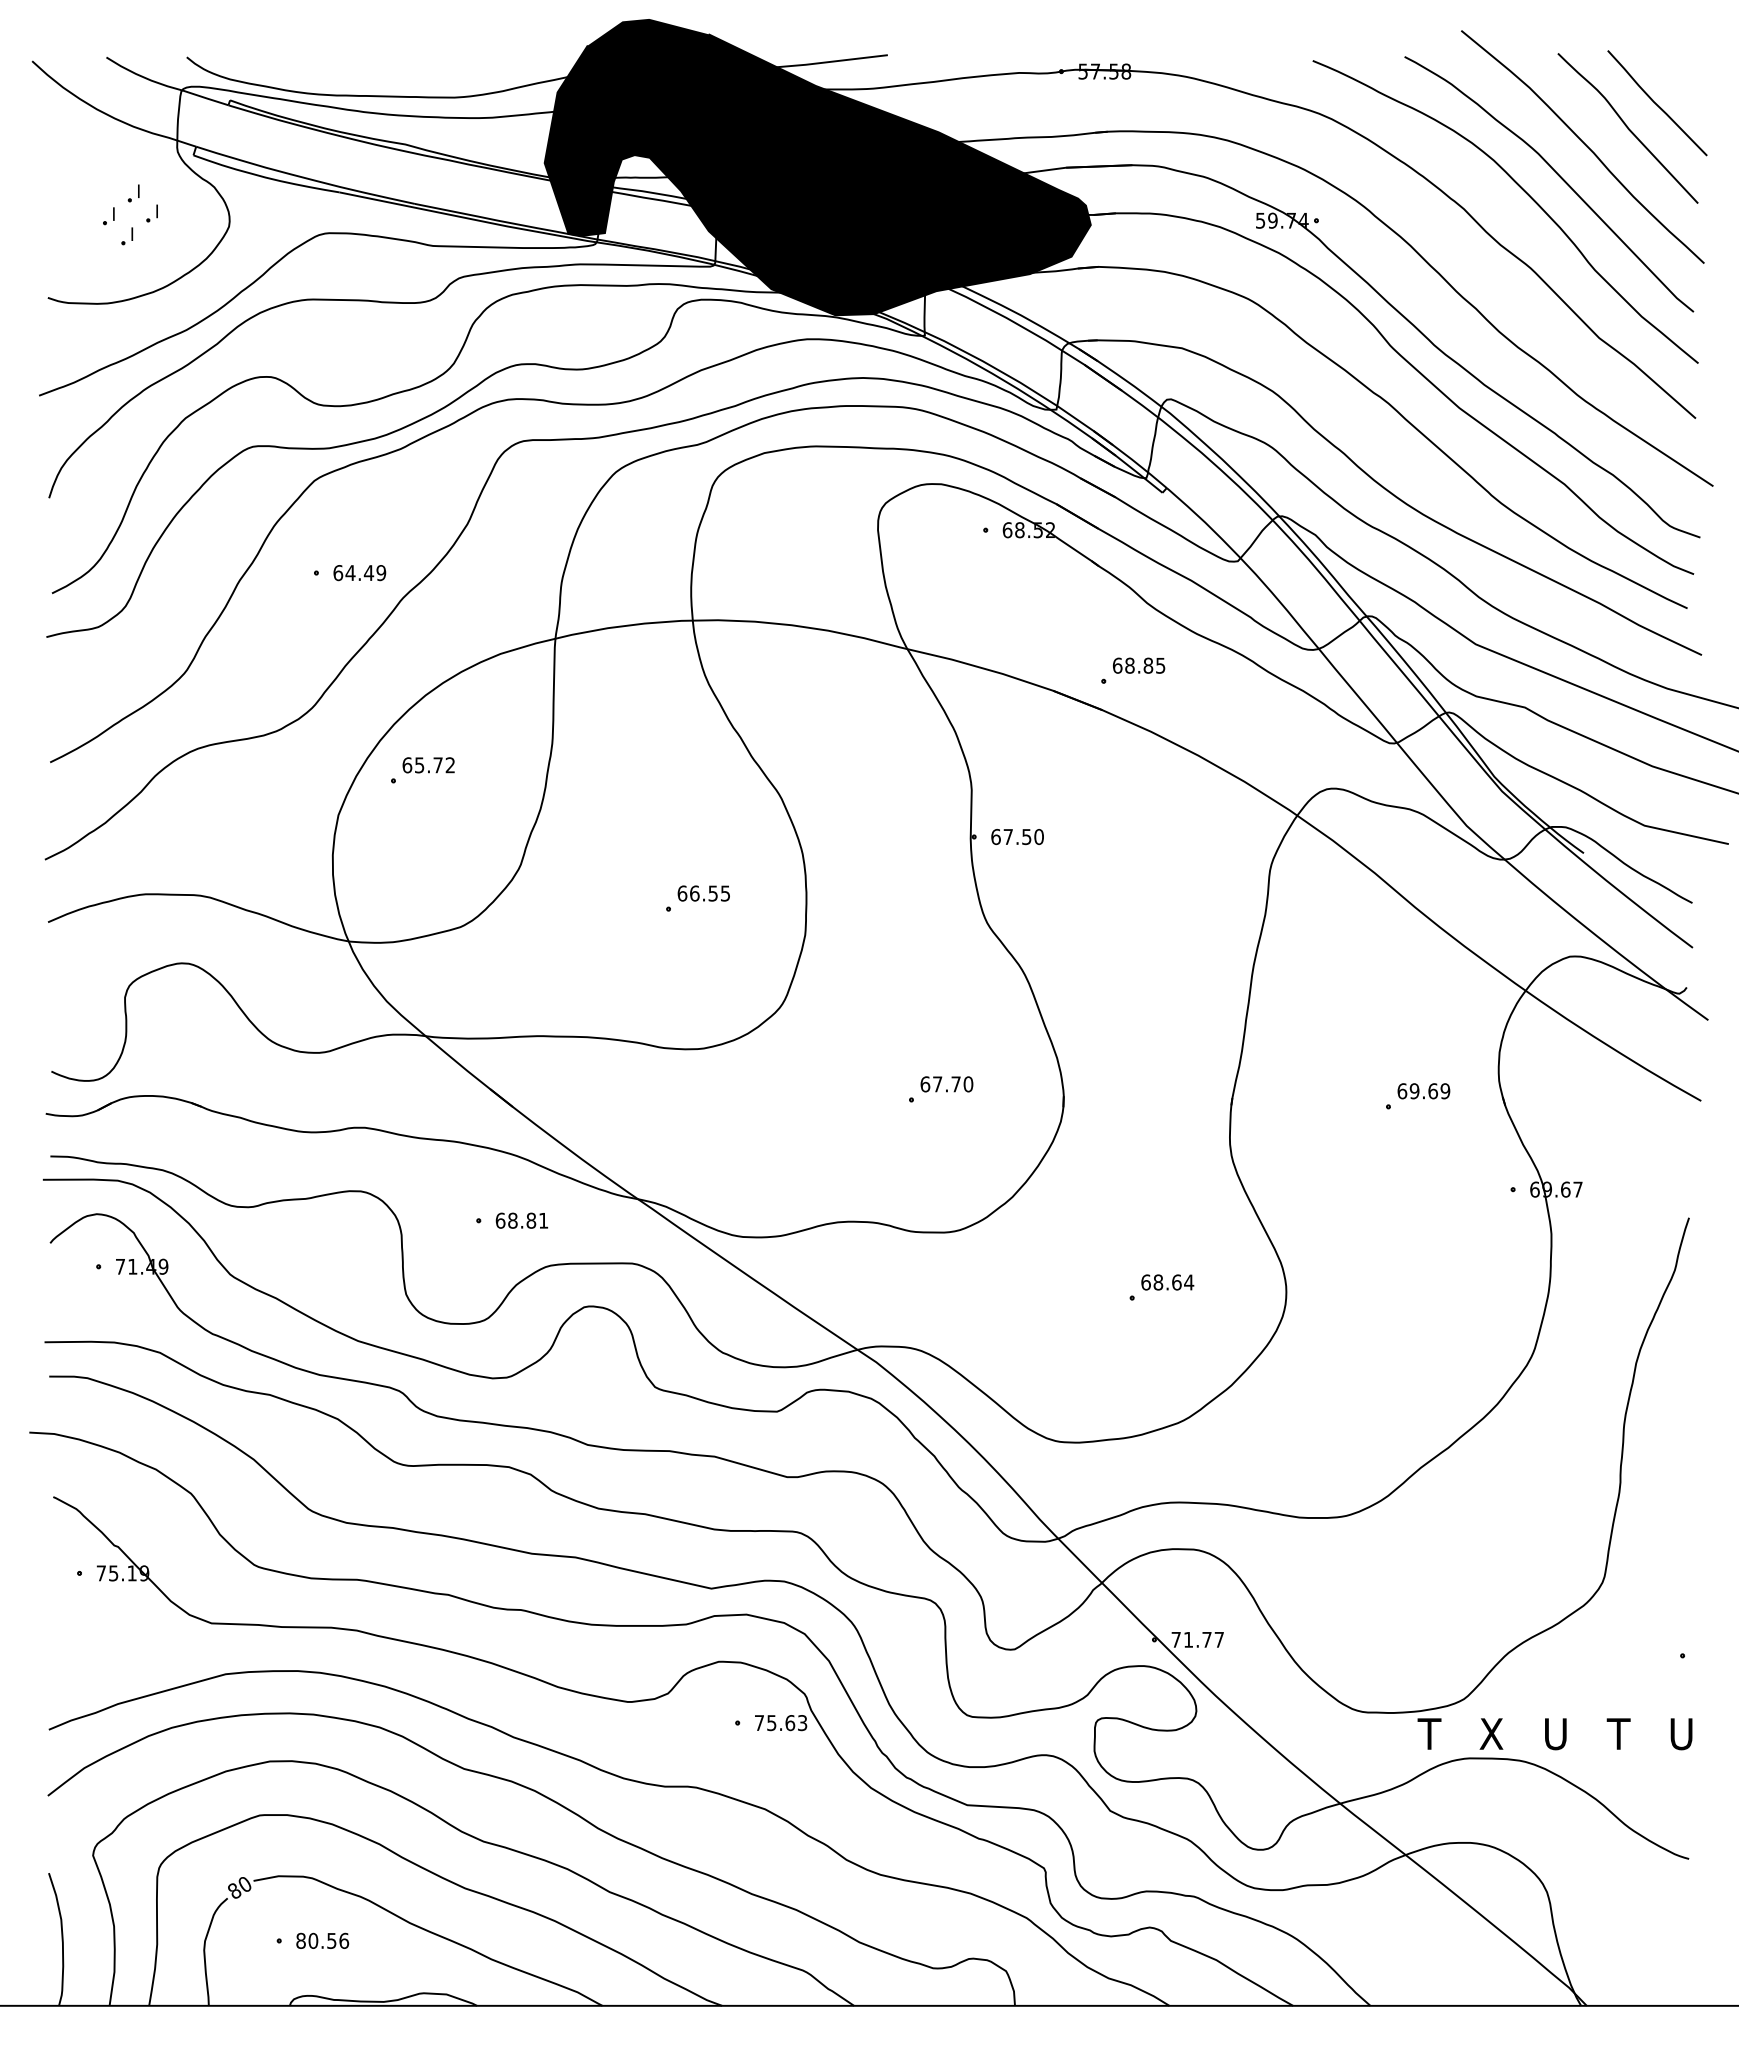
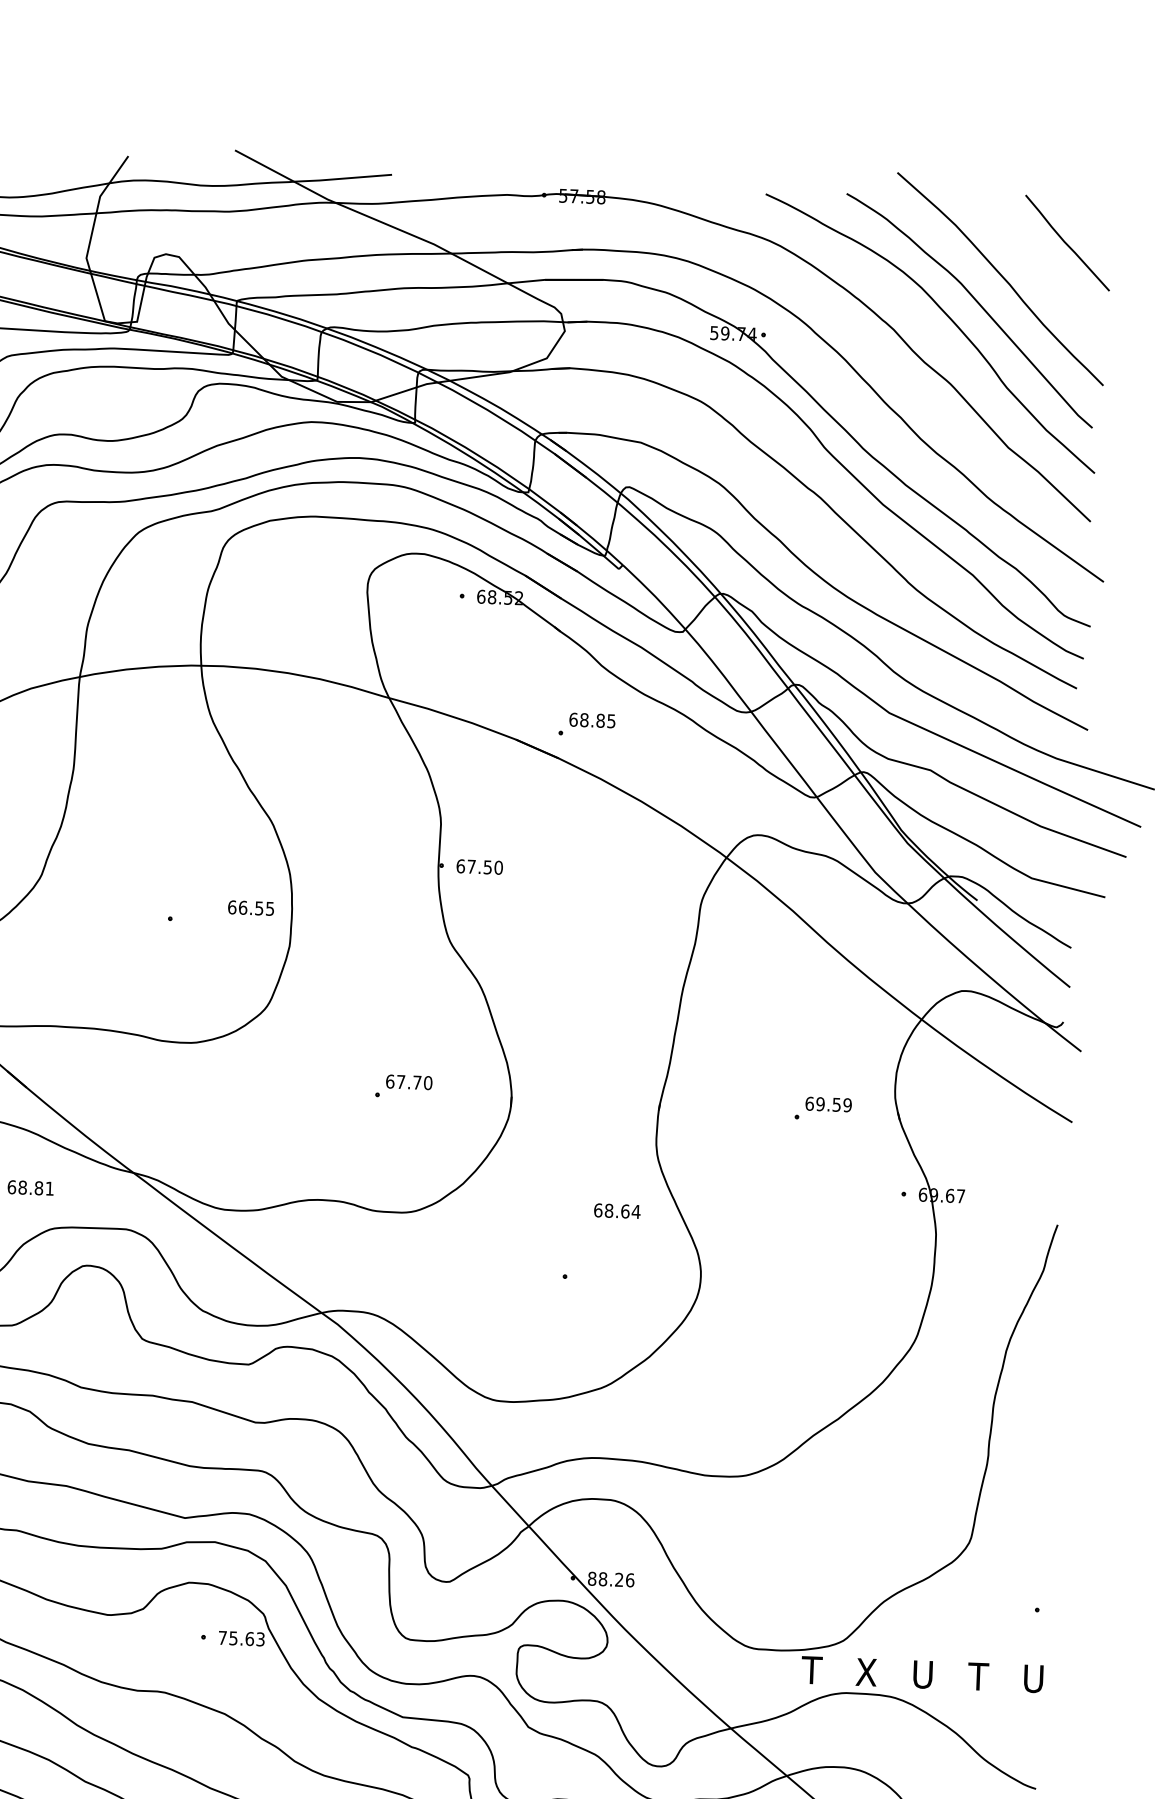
curve: (1627, 128) -> (1040, 264), removed
fill: (817, 166) -> (326, 270), removed
text: (703, 893) -> (250, 908), moved
text: (1433, 1091) -> (837, 1105), 69.69 -> 69.59
text: (1167, 1282) -> (617, 1211), moved
text: (1197, 1639) -> (610, 1579), 71.77 -> 88.26

